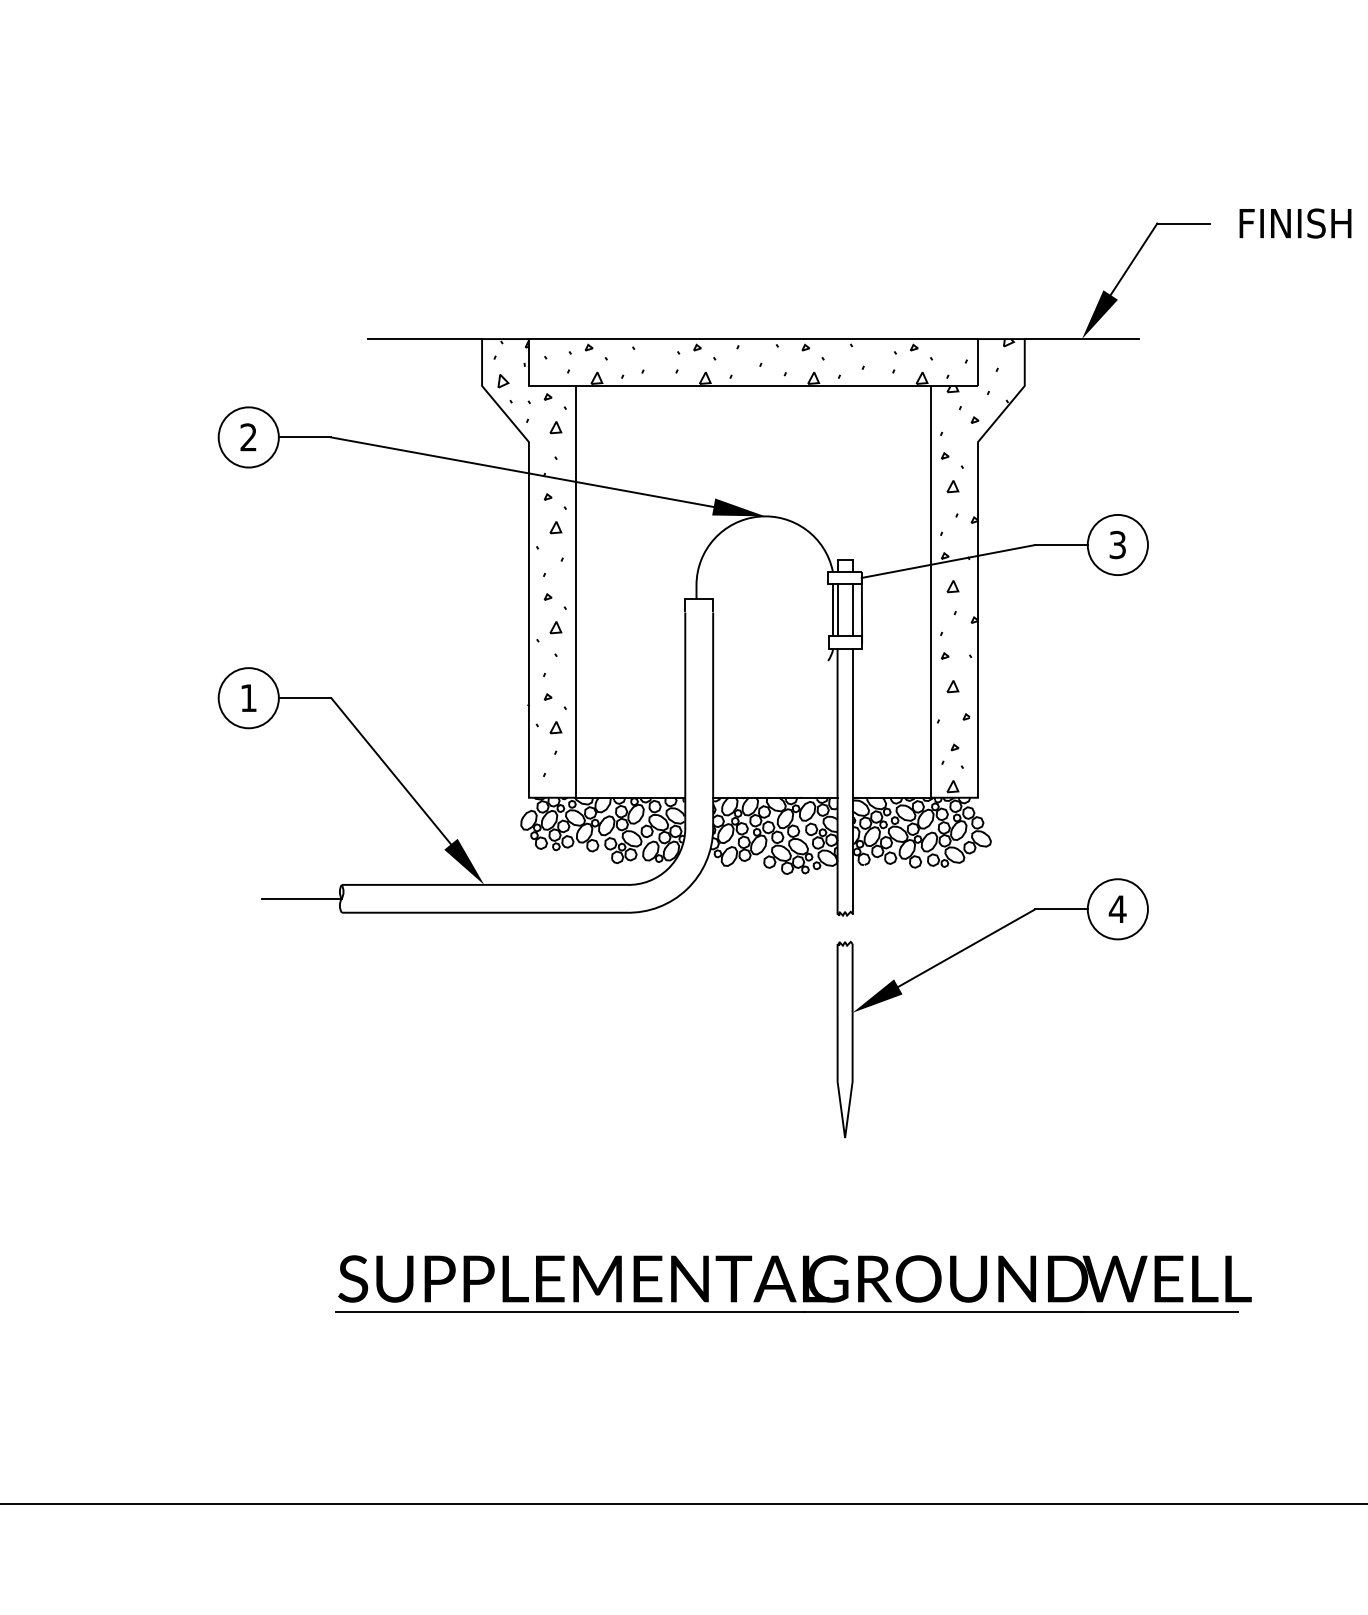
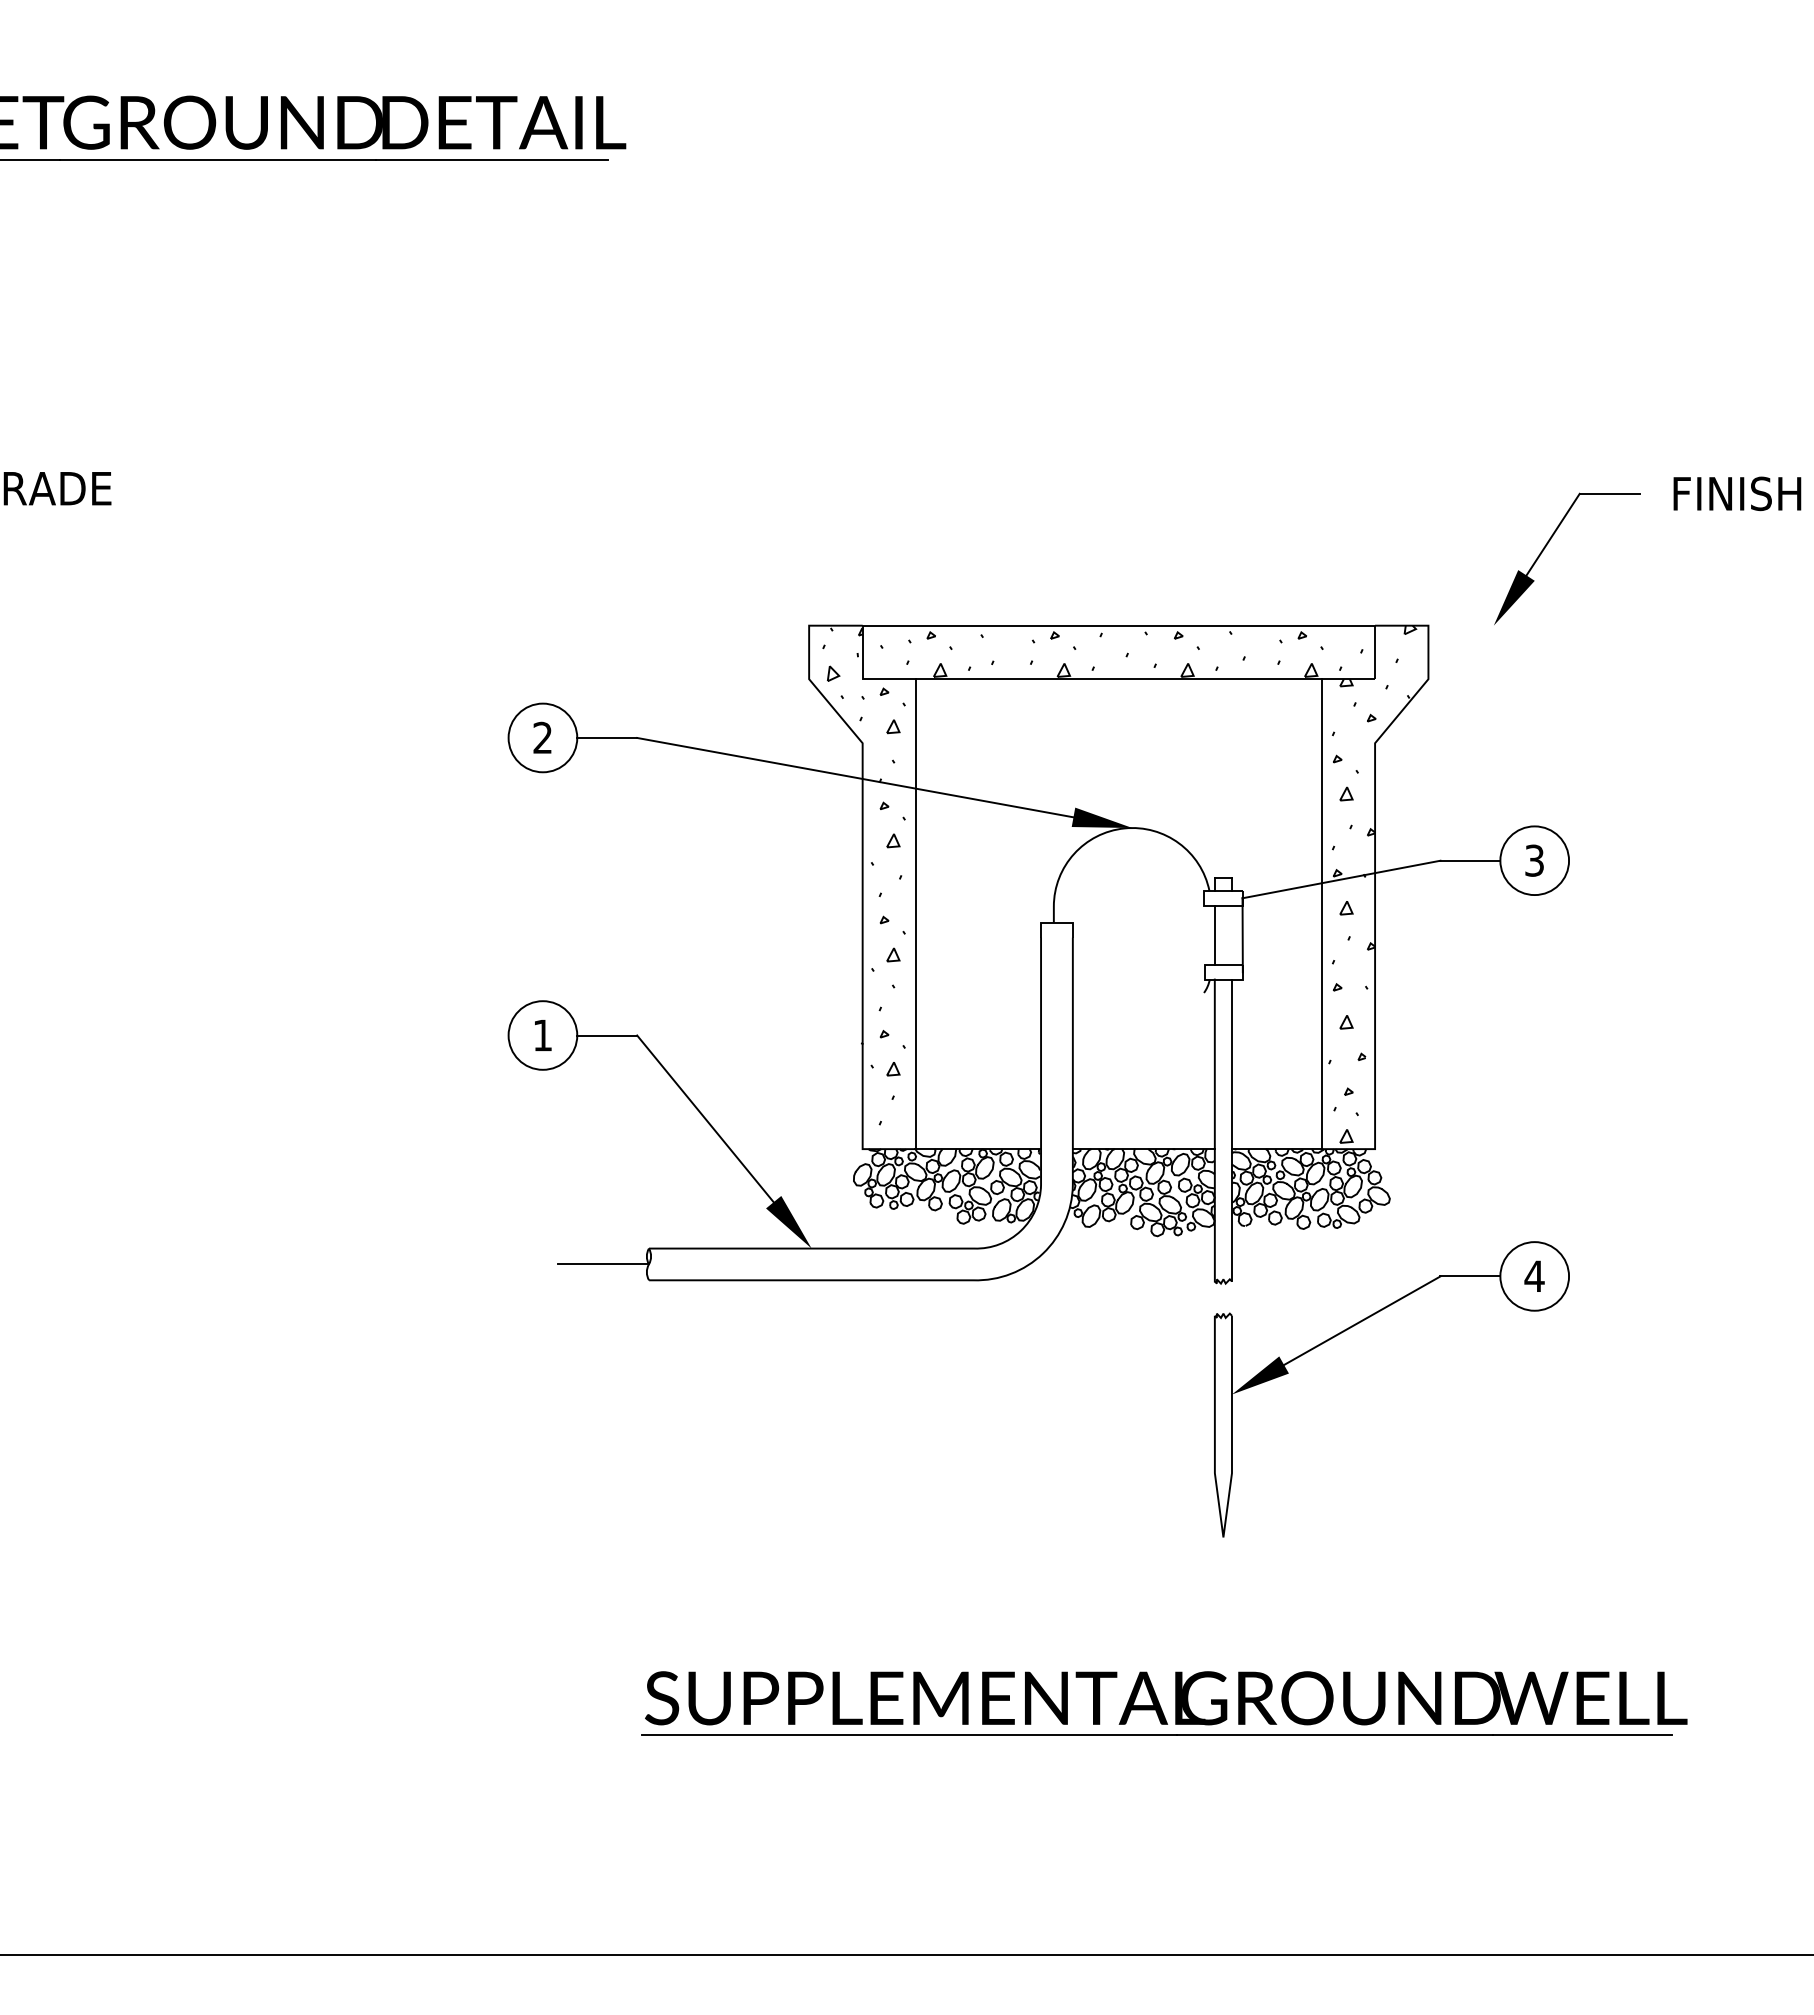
line: (424, 338) -> (743, 625), removed
line: (1081, 338) -> (1493, 625), removed
line: (832, 609) -> (1209, 934), removed
line: (852, 609) -> (1231, 934), removed

